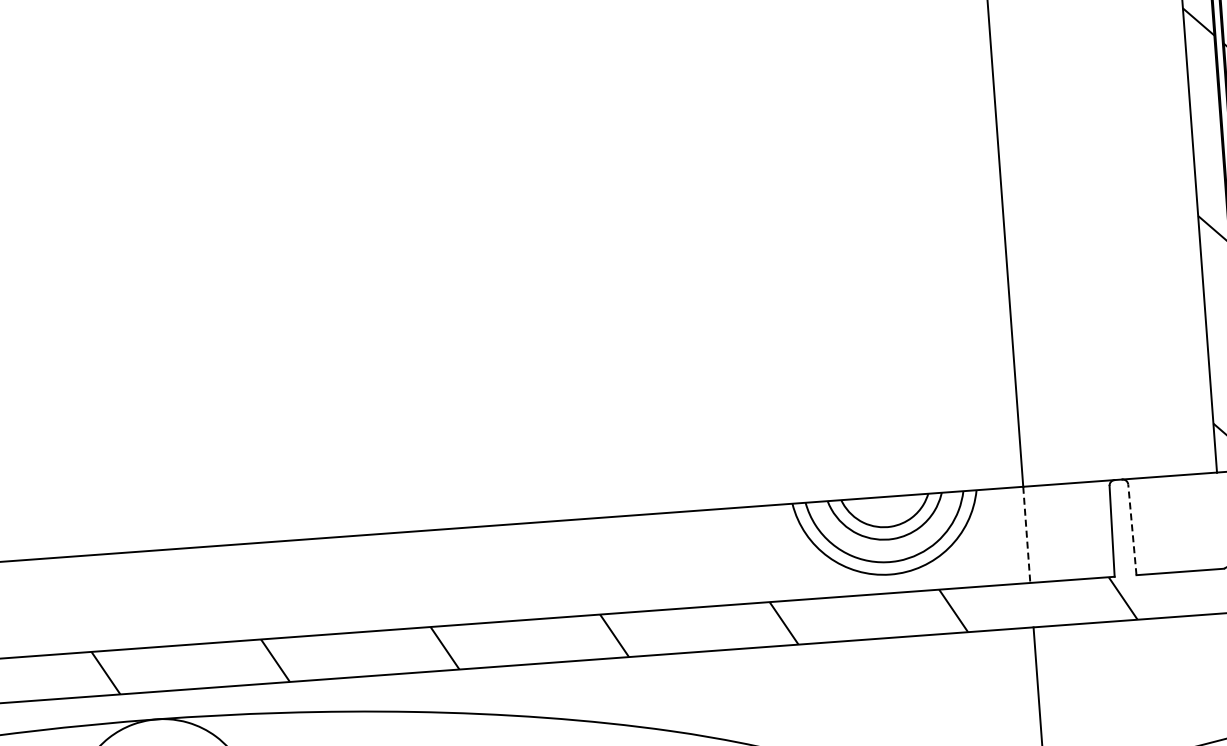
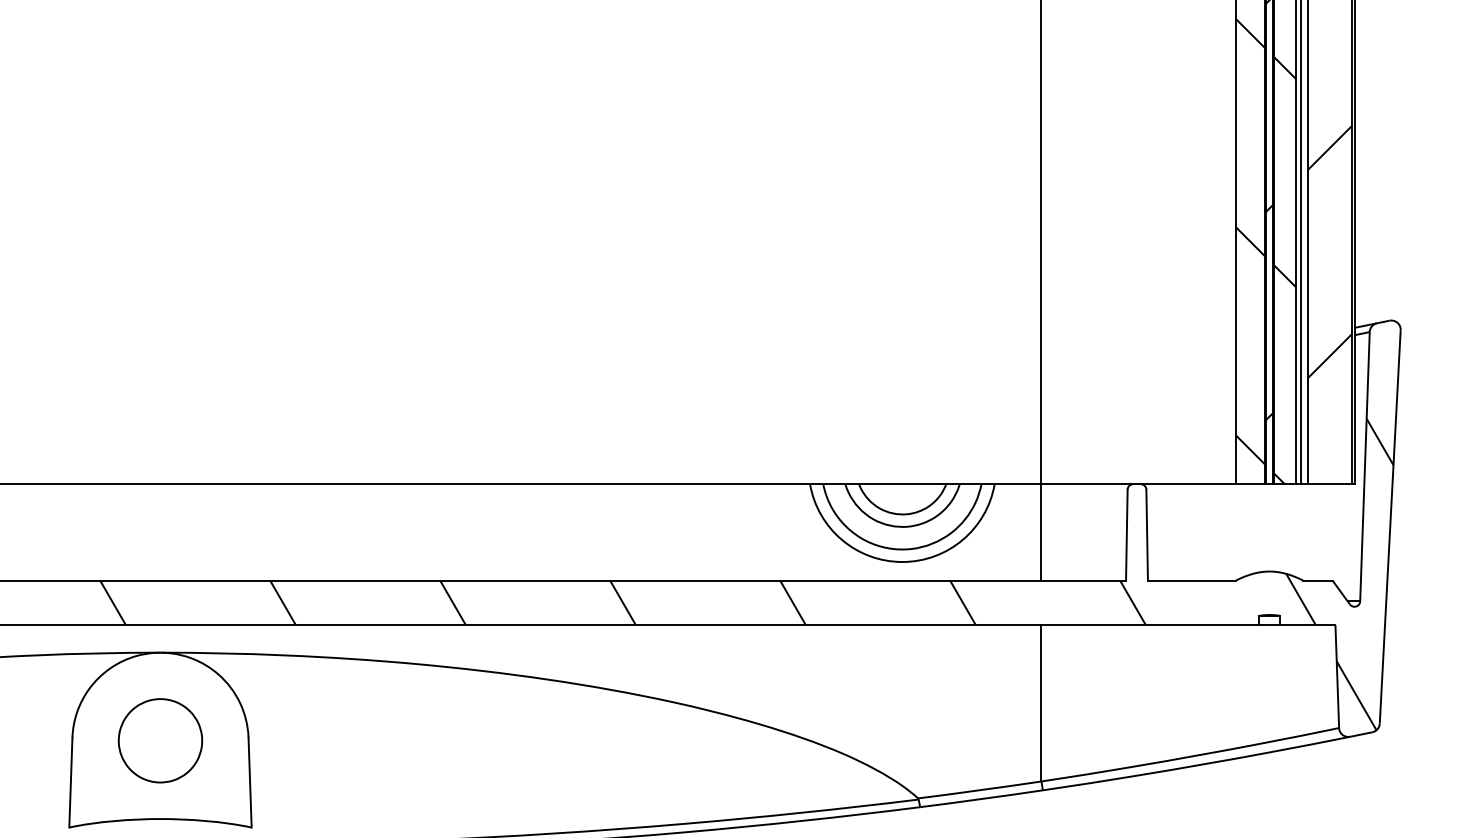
line: (1132, 529) -> (1147, 534), dashed -> solid
line: (1026, 534) -> (1041, 532), dashed -> solid

